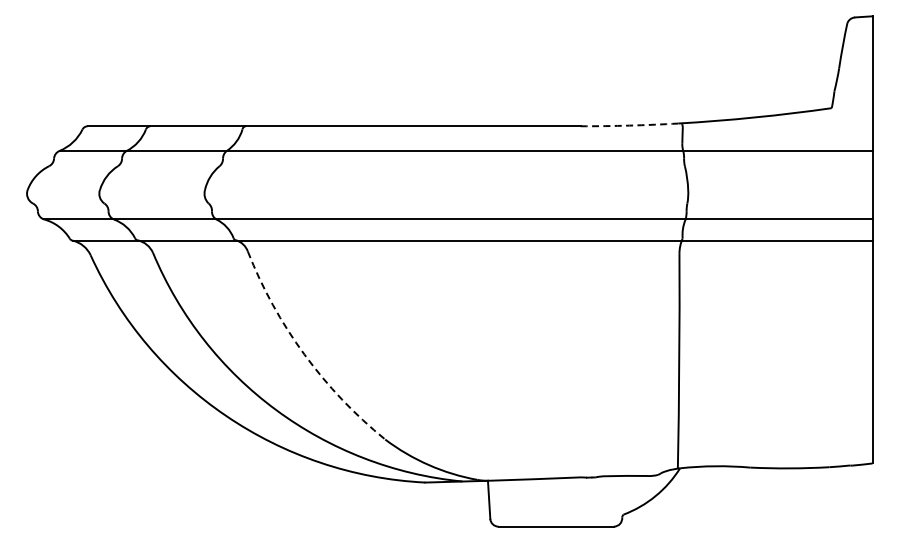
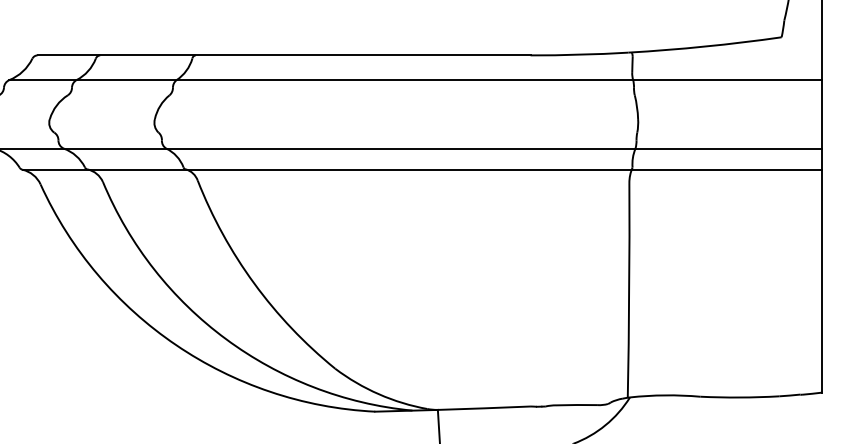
arc: (629, 125) -> (579, 54), dashed -> solid
arc: (304, 354) -> (254, 283), dashed -> solid

